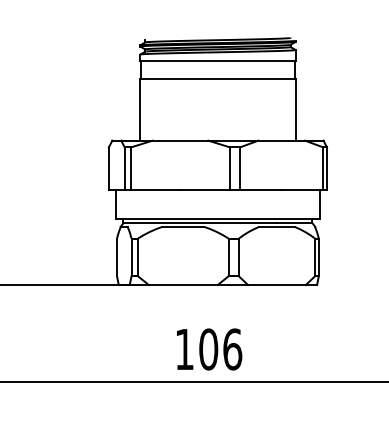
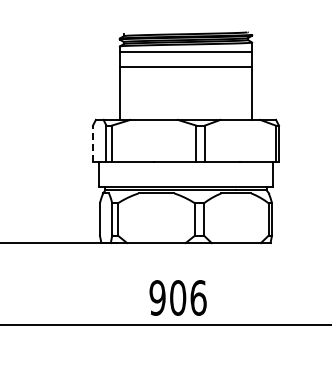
line: (108, 168) -> (92, 143), solid -> dashed
text: (184, 348) -> (157, 297), 106 -> 906

